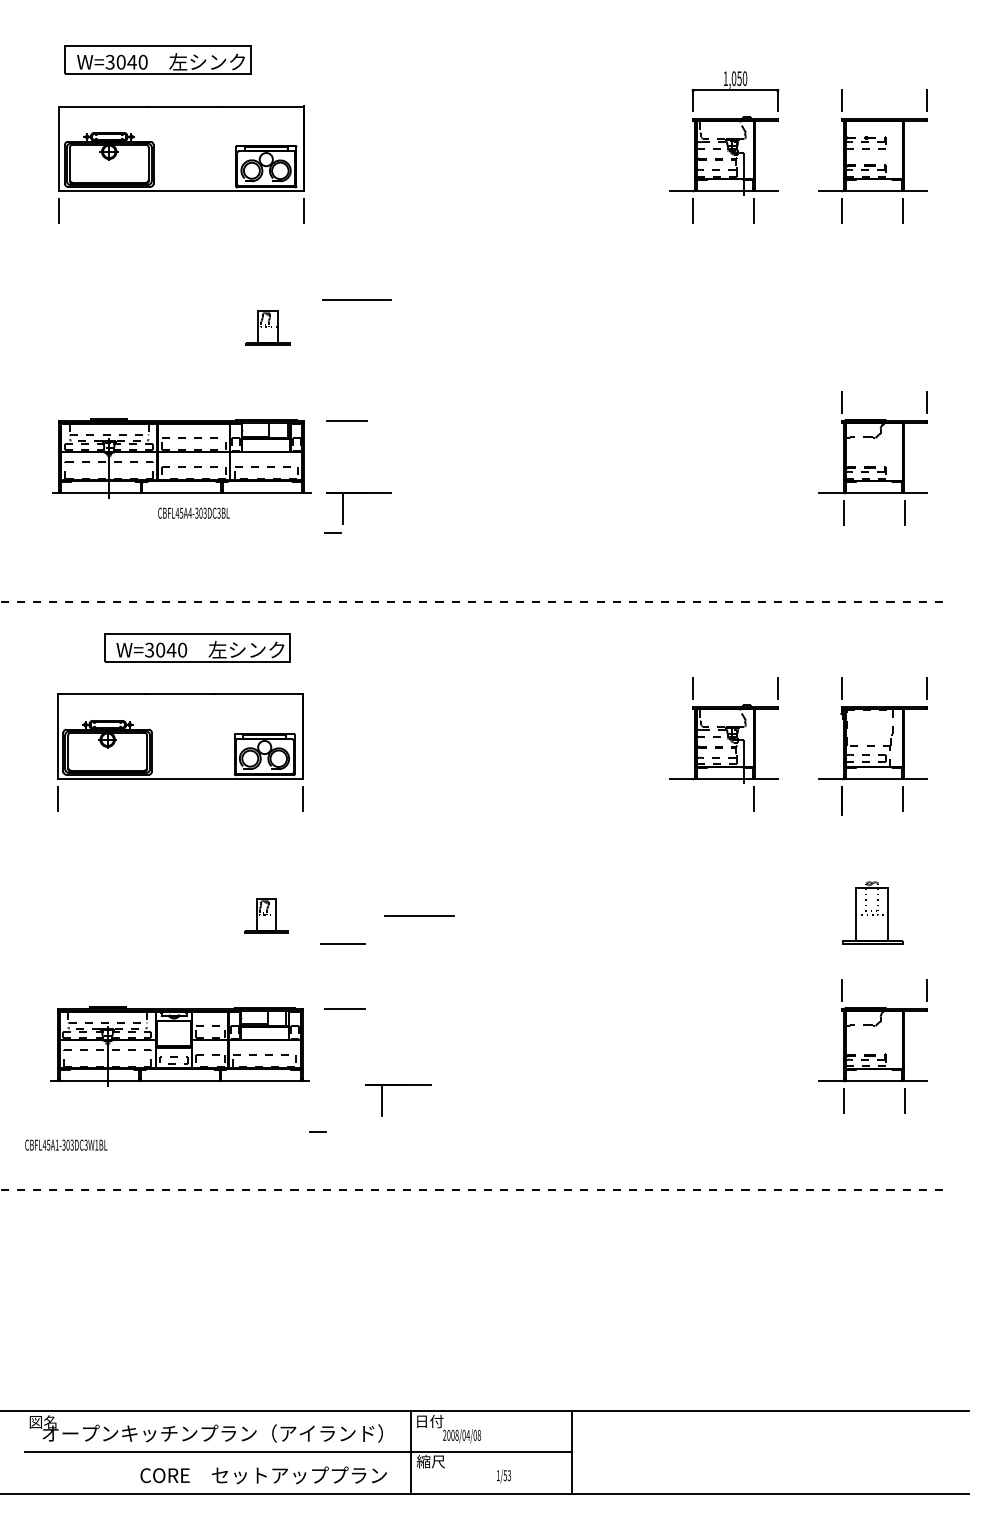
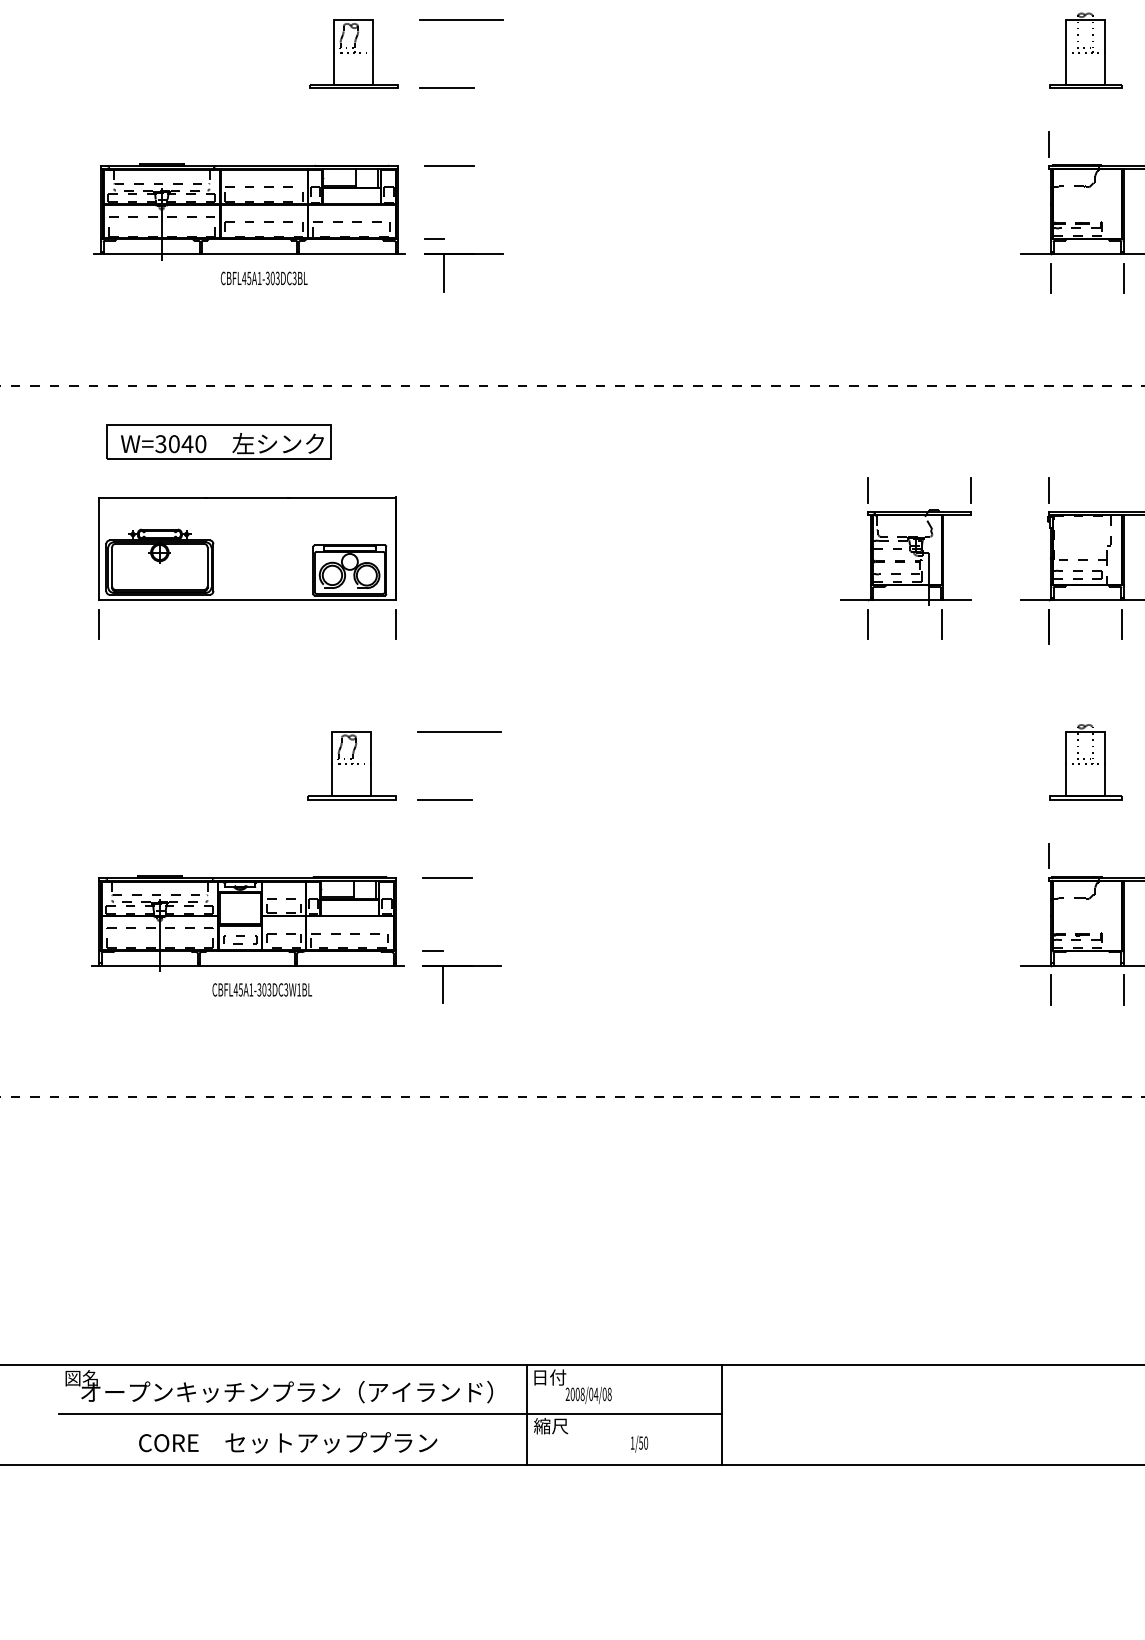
part: (872, 324) -> (1085, 49), added
part: (267, 327) -> (353, 53), size x1.67
line: (344, 356) -> (446, 88), added
text: (189, 513) -> (258, 278), CBFL45A4-303DC3BL -> CBFL45A1-303DC3BL
line: (332, 532) -> (434, 238), moved
part: (197, 647) -> (218, 440), moved
line: (693, 799) -> (868, 624), added
part: (266, 915) -> (352, 765), size x1.67
line: (419, 915) -> (459, 731), moved
part: (398, 1085) -> (462, 966), moved
line: (317, 1131) -> (431, 950), moved
text: (66, 1144) -> (262, 989), moved
text: (263, 1475) -> (287, 1442), moved
text: (509, 1475) -> (646, 1442), 1/53 -> 1/50

